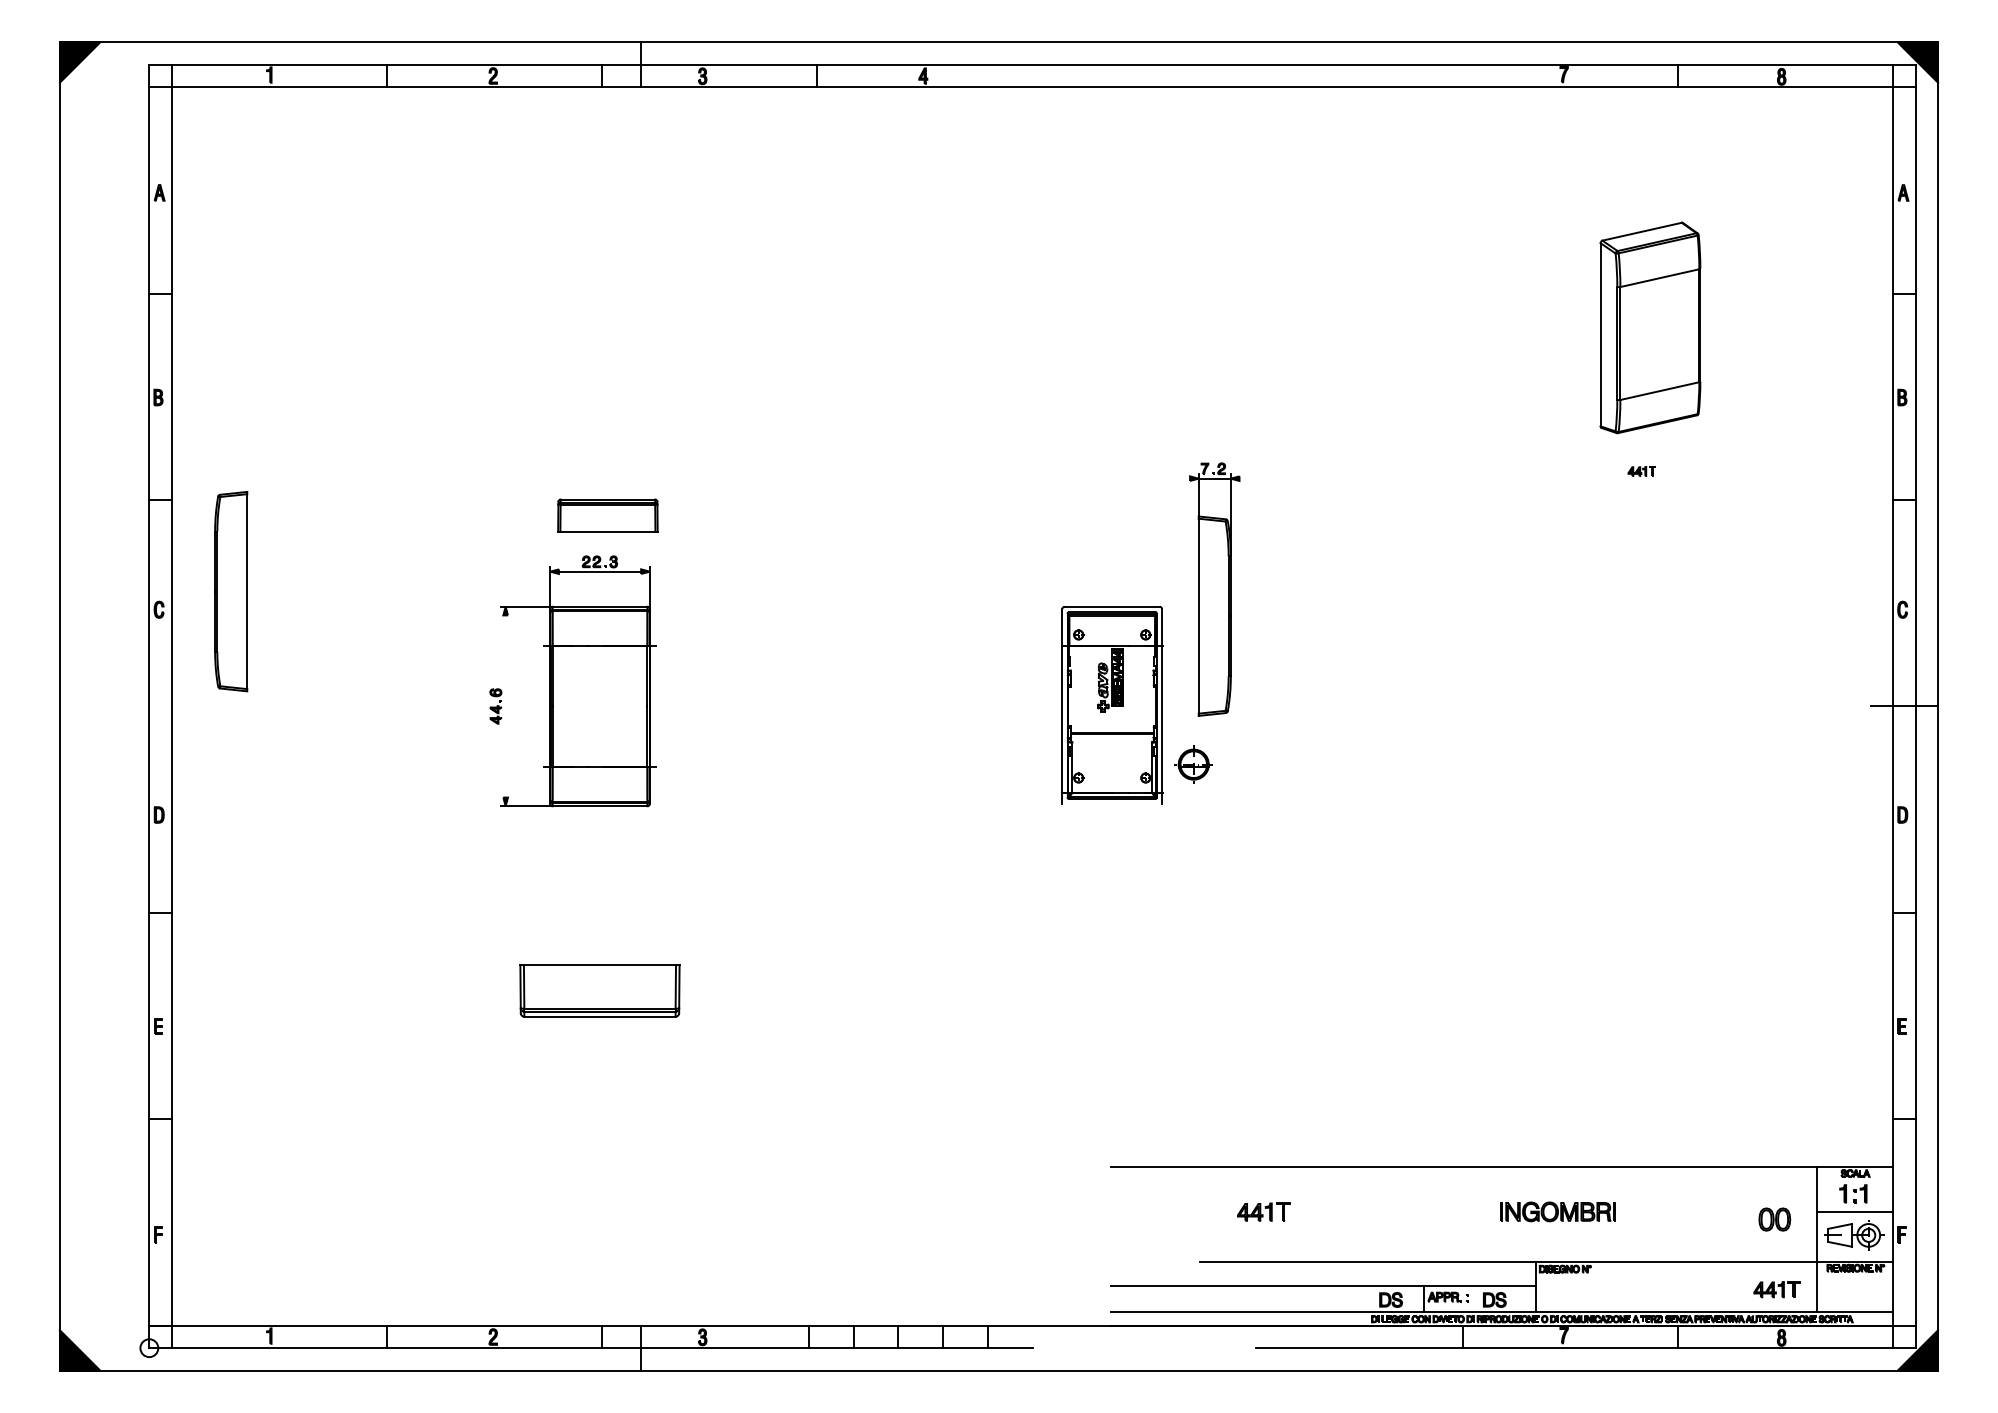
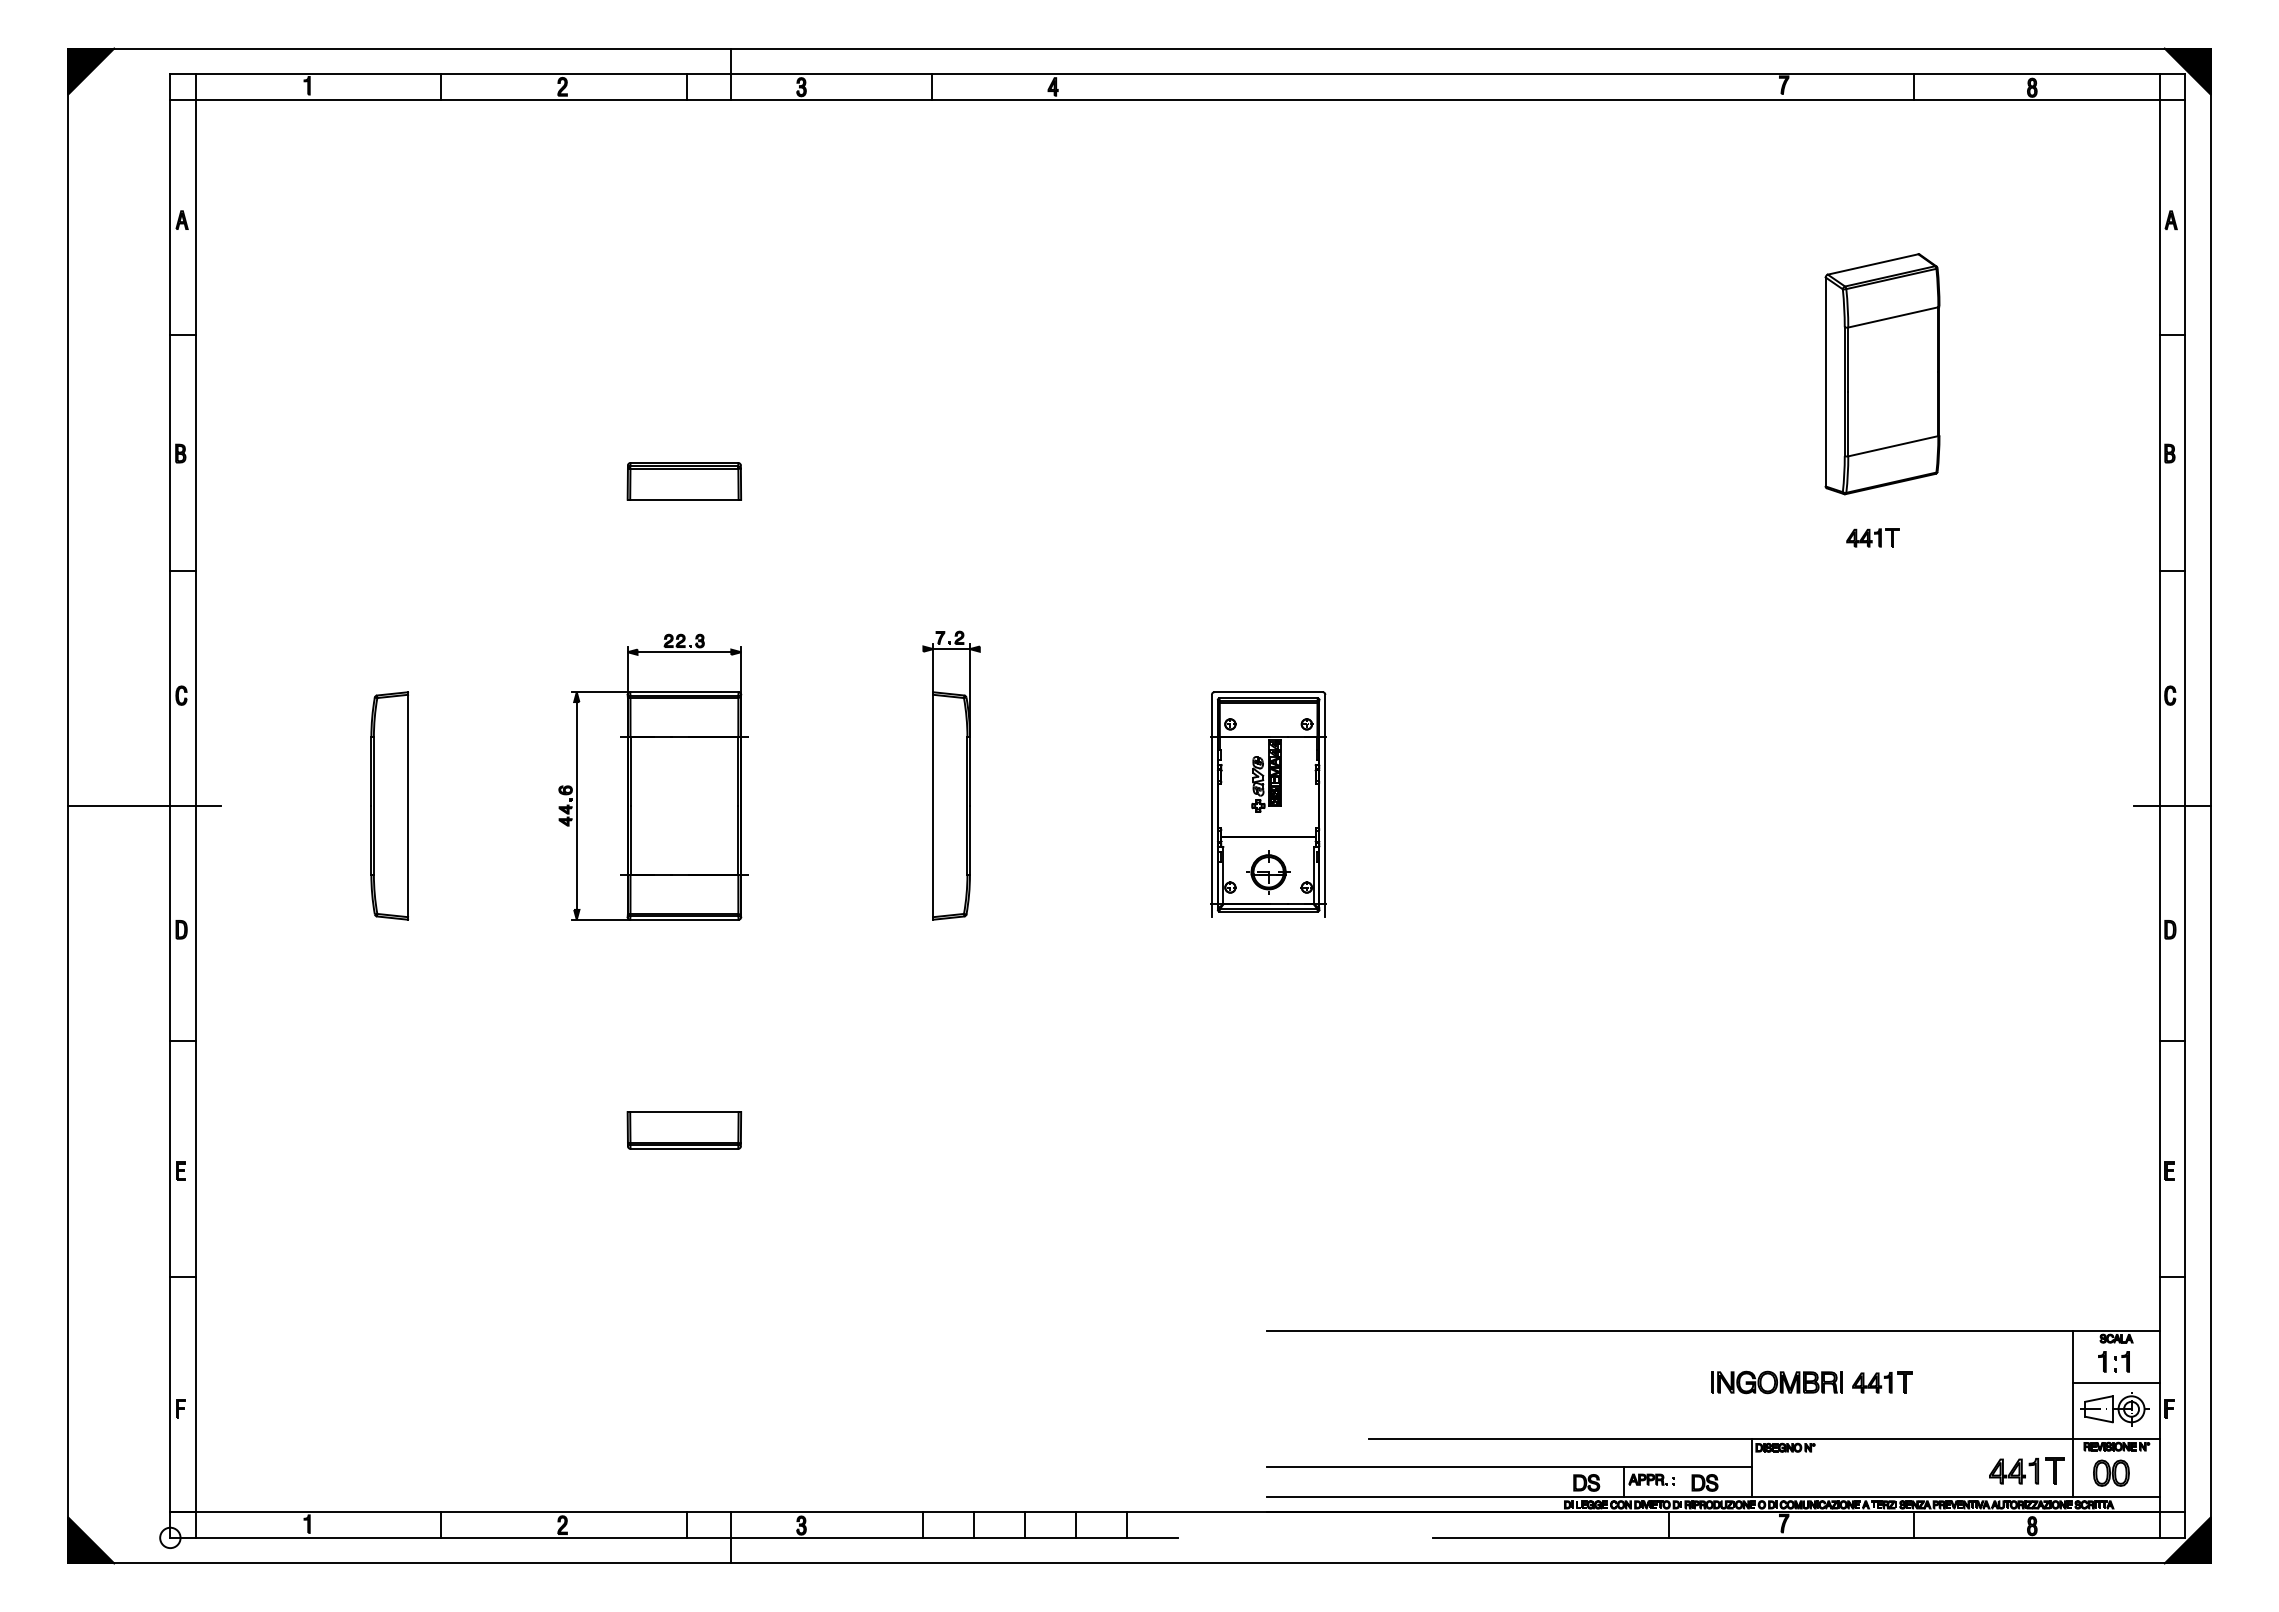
part: (1641, 471) -> (1872, 537), size x1.67
part: (607, 515) -> (684, 481), moved
part: (1214, 589) -> (951, 775), moved
part: (231, 591) -> (389, 805), moved
line: (126, 706) -> (144, 806), added
line: (505, 706) -> (576, 805), added
part: (1193, 764) -> (1268, 872), moved
part: (600, 990) -> (684, 1130), size x0.62
part: (1263, 1211) -> (1882, 1382), moved
part: (1774, 1218) -> (2111, 1472), moved
part: (1776, 1289) -> (2026, 1470), size x1.43

